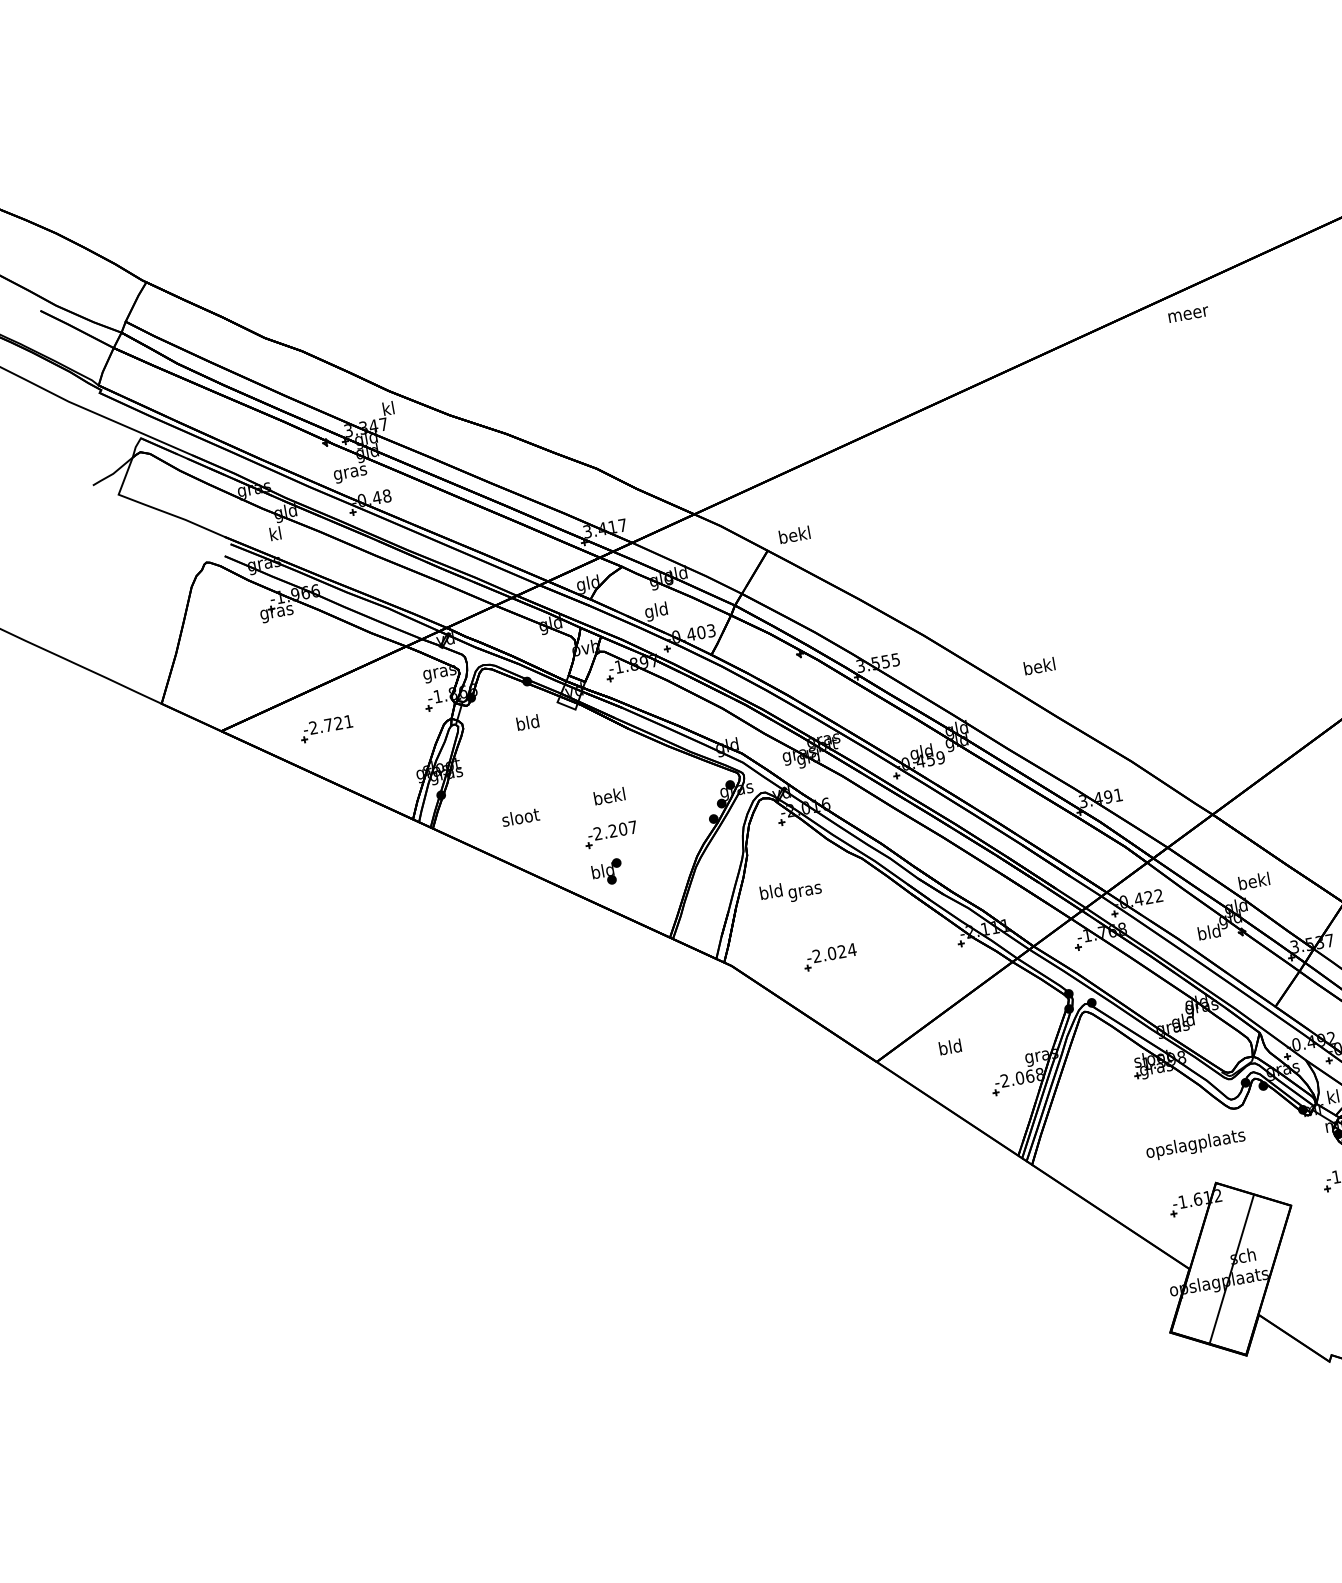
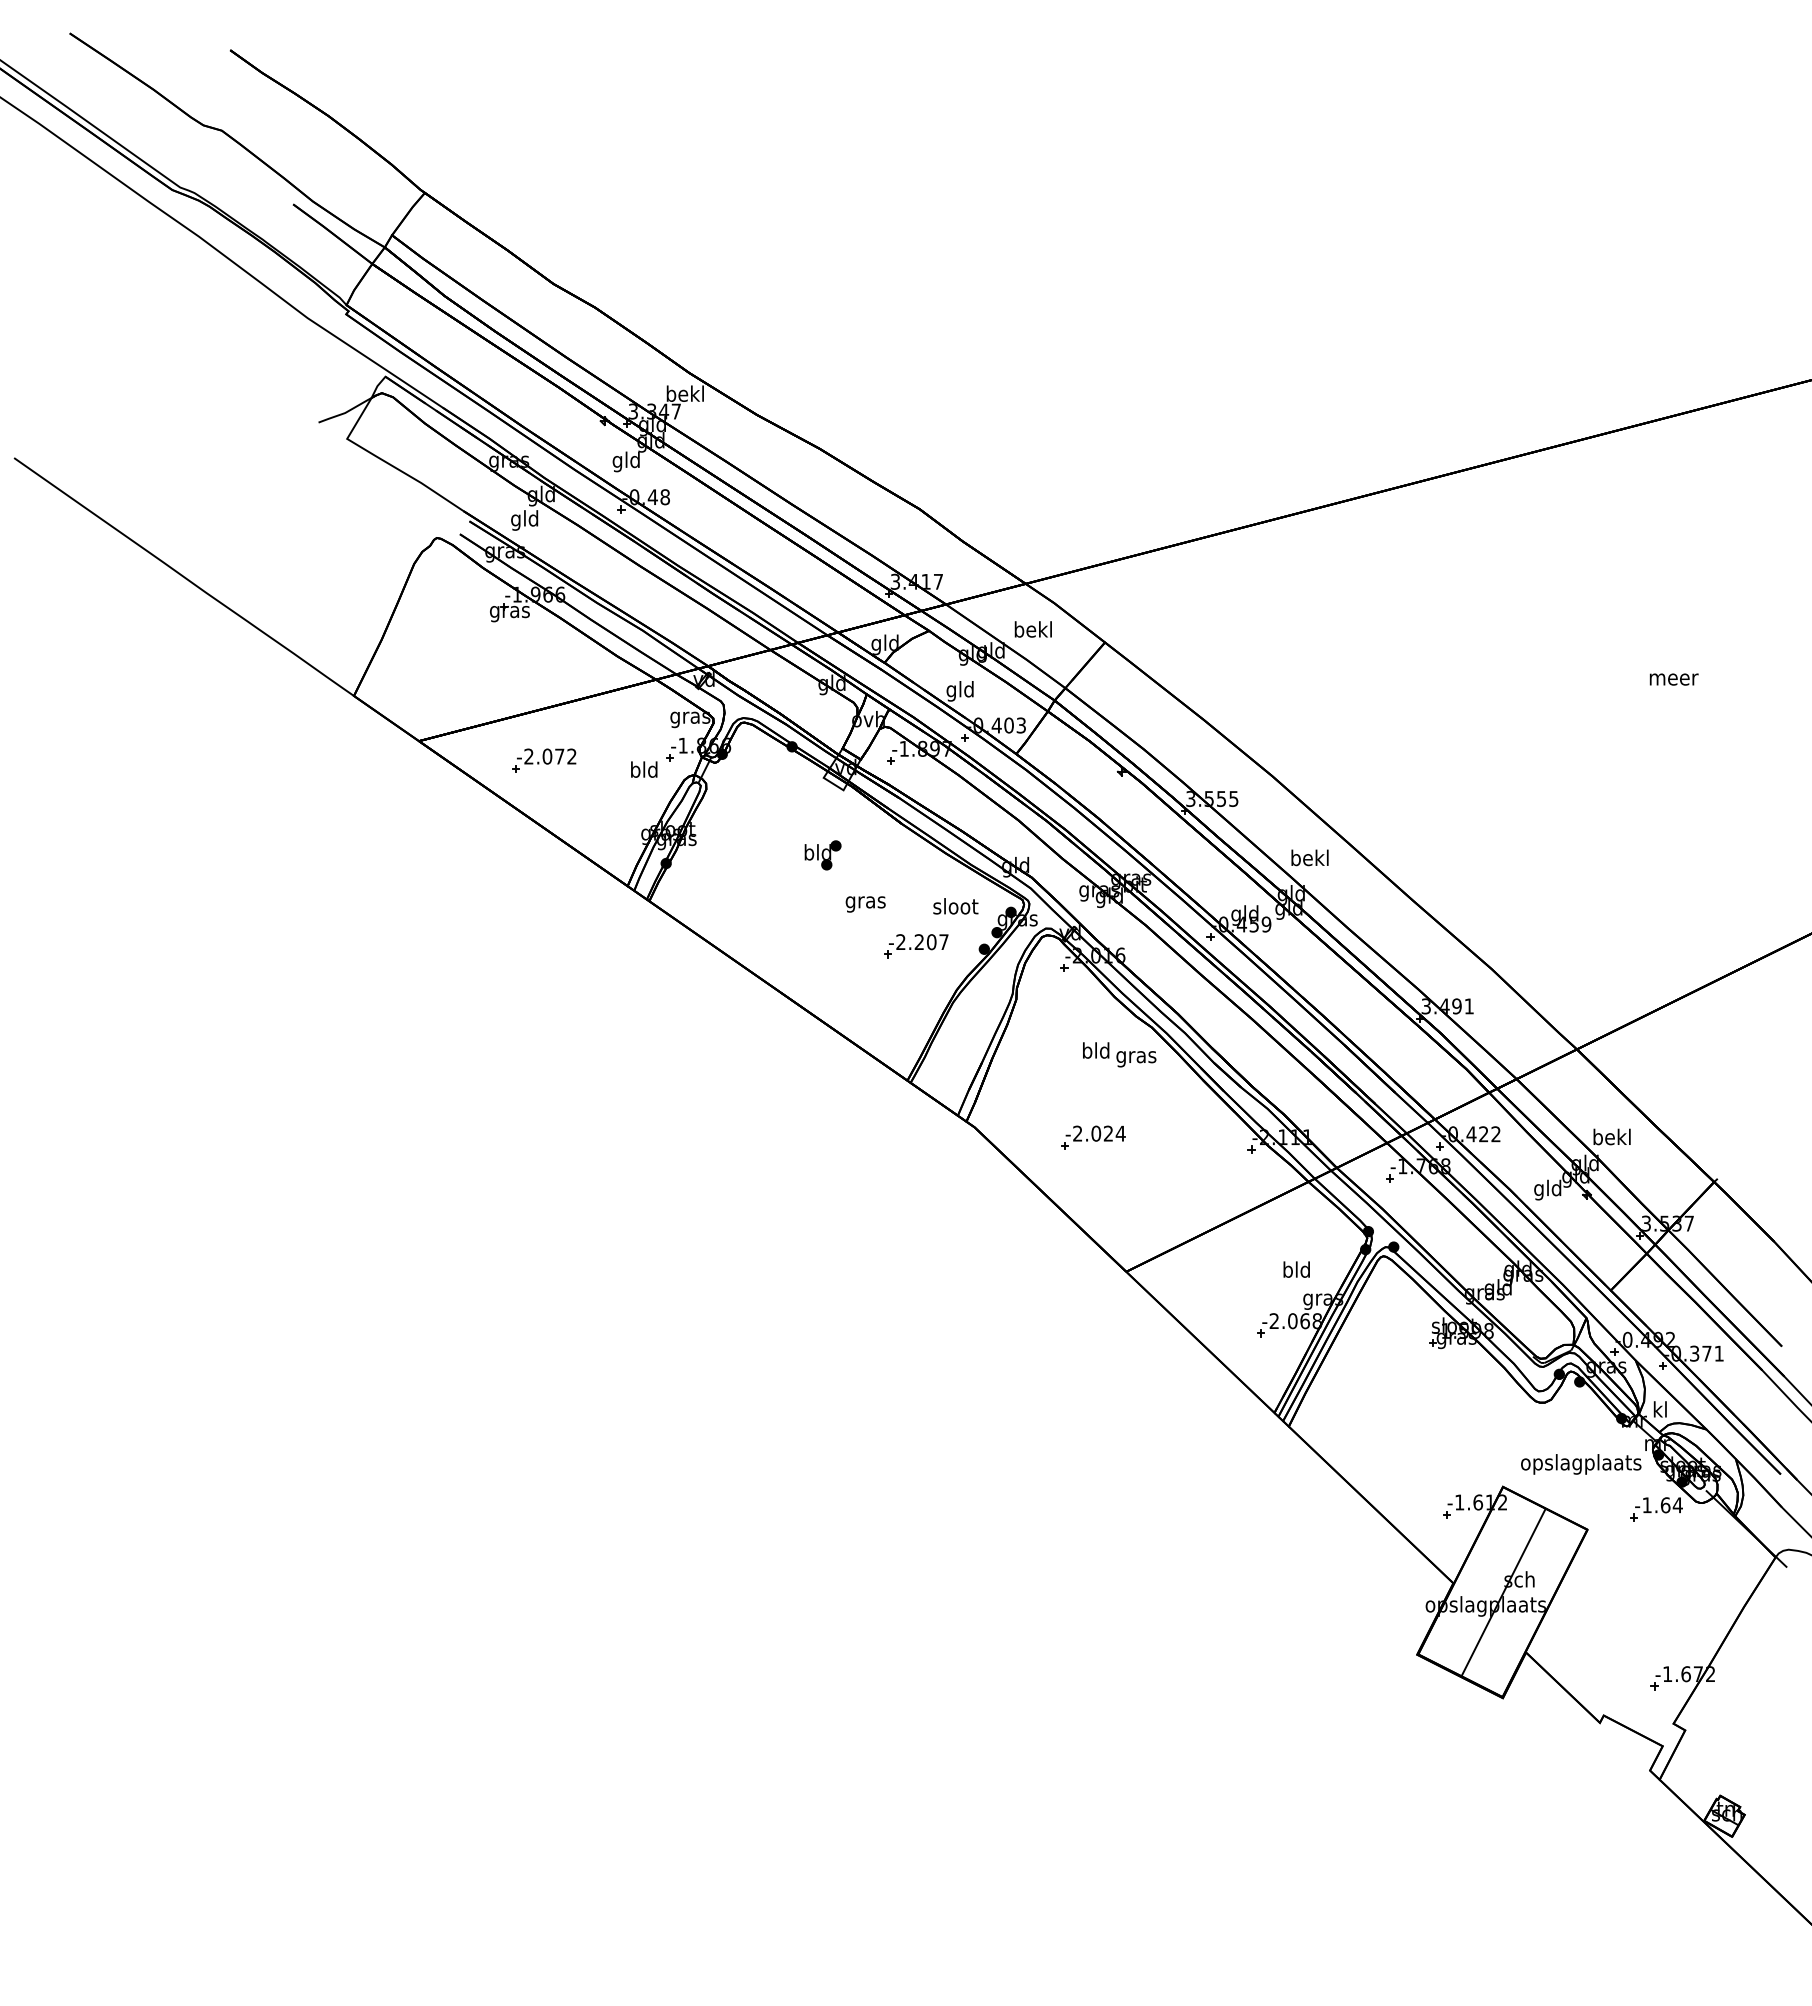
text: (1188, 314) -> (1673, 679), moved
text: (387, 408) -> (684, 393), kl -> bekl
text: (350, 472) -> (626, 461), gras -> gld
text: (275, 535) -> (524, 520), kl -> gld
text: (794, 535) -> (1032, 629), moved
text: (1039, 665) -> (1309, 857), moved
text: (528, 722) -> (644, 769), moved
text: (338, 723) -> (559, 756), -2.721 -> -2.072
text: (609, 798) -> (865, 902), bekl -> gras
text: (520, 817) -> (955, 906), moved
part: (611, 834) -> (916, 946), moved
part: (607, 872) -> (822, 855), moved
text: (790, 891) -> (1119, 1054), moved
text: (1202, 934) -> (1539, 1189), bld -> gld
text: (950, 1046) -> (1296, 1269), moved
text: (1196, 1144) -> (1581, 1464), moved

